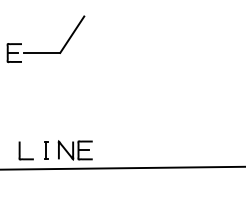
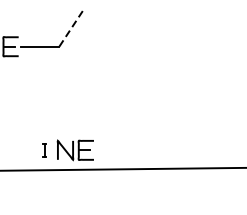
line: (72, 34) -> (72, 26), solid -> dashed
curve: (20, 150) -> (17, 150), removed
part: (46, 150) -> (44, 150), size x0.7

